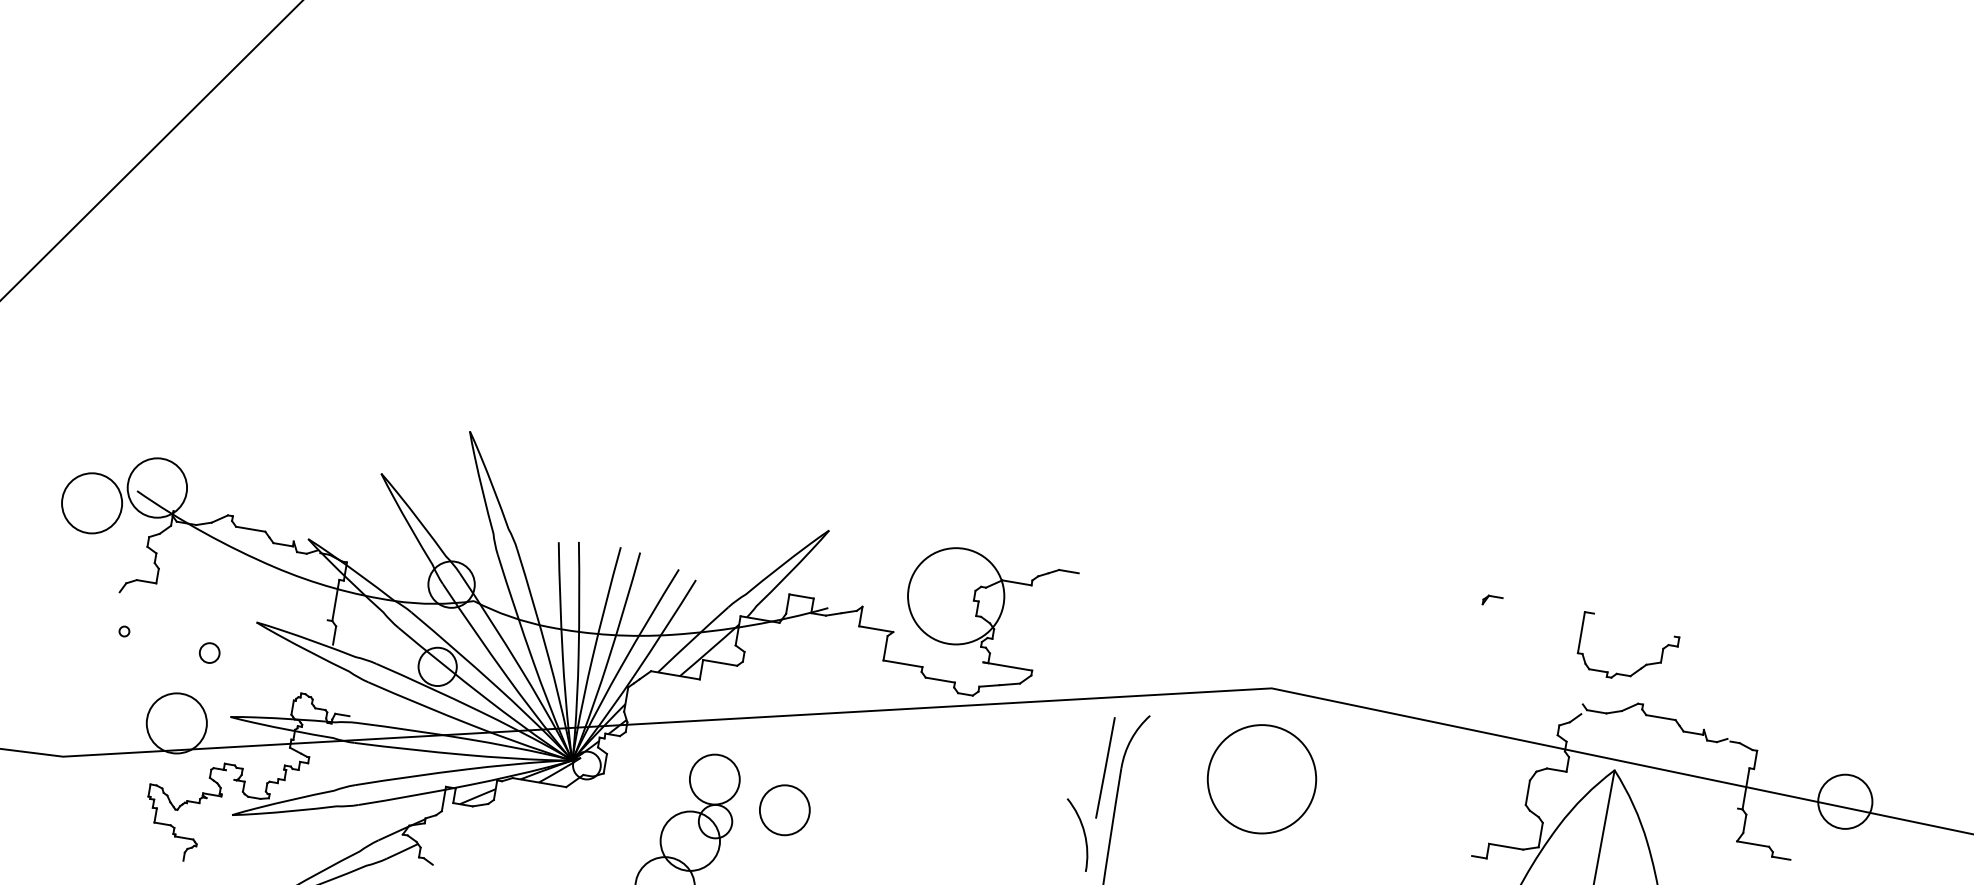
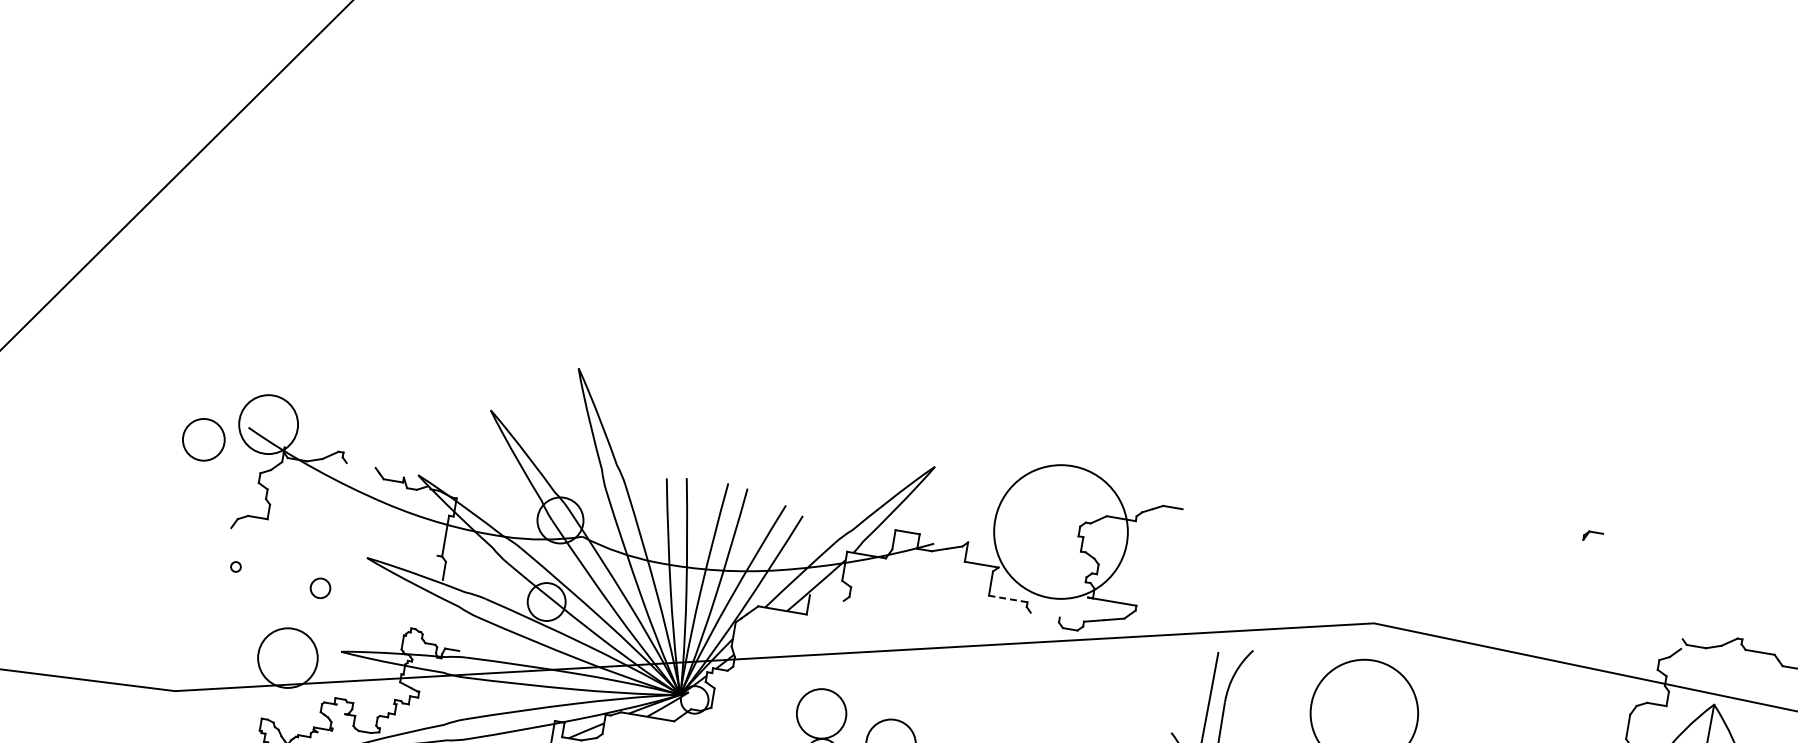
circle: (92, 503) -> (204, 439), size x0.7
line: (250, 528) -> (360, 464), removed
circle: (956, 596) -> (1061, 532), size x1.4
line: (720, 662) -> (827, 597), removed
line: (903, 663) -> (1008, 598), solid -> dashed
part: (1643, 665) -> (1742, 600), removed
line: (939, 679) -> (1044, 614), removed

